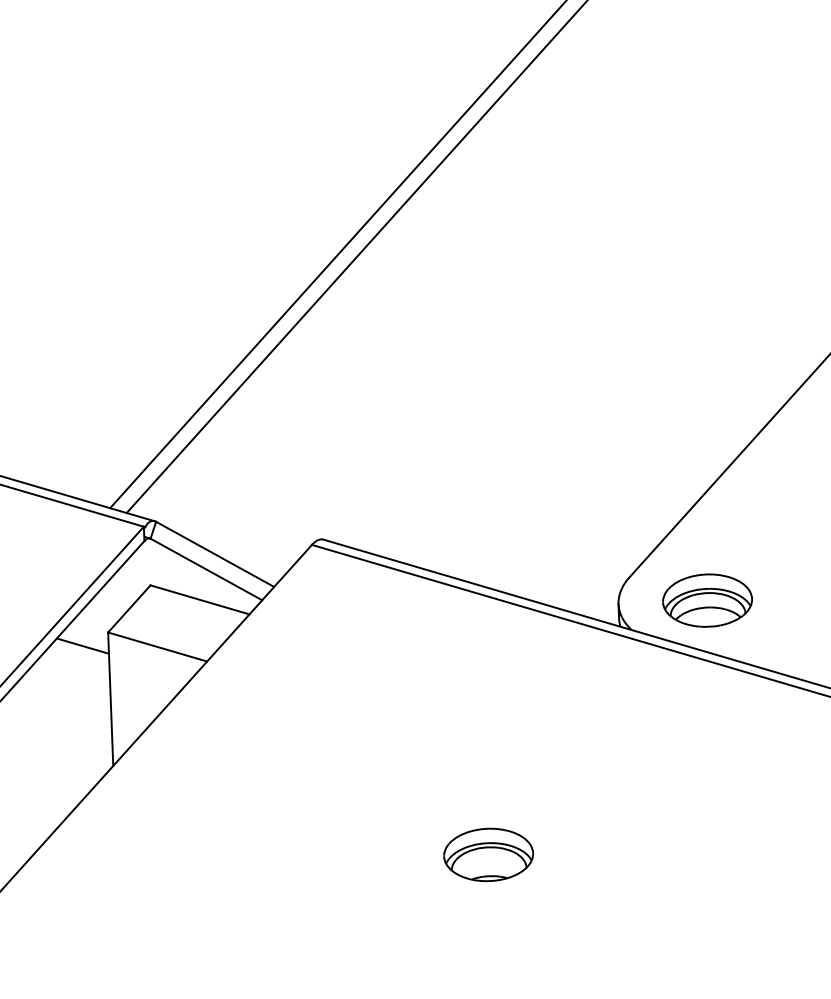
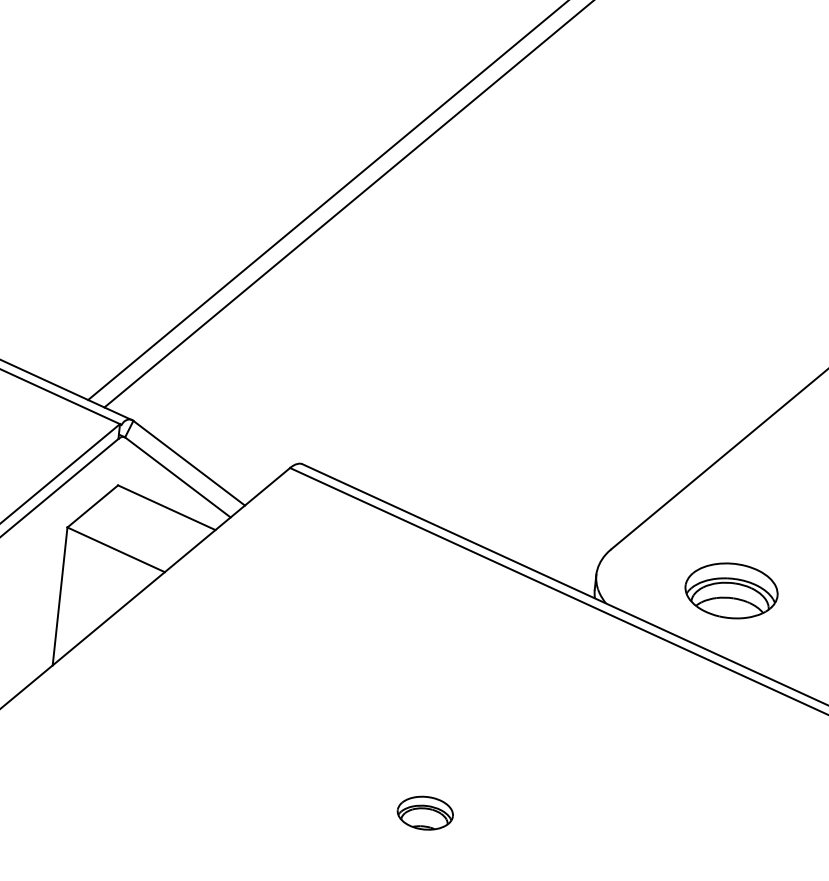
part: (707, 600) -> (731, 590), moved
line: (82, 645) -> (39, 536), removed
part: (488, 854) -> (425, 812), size x0.6

